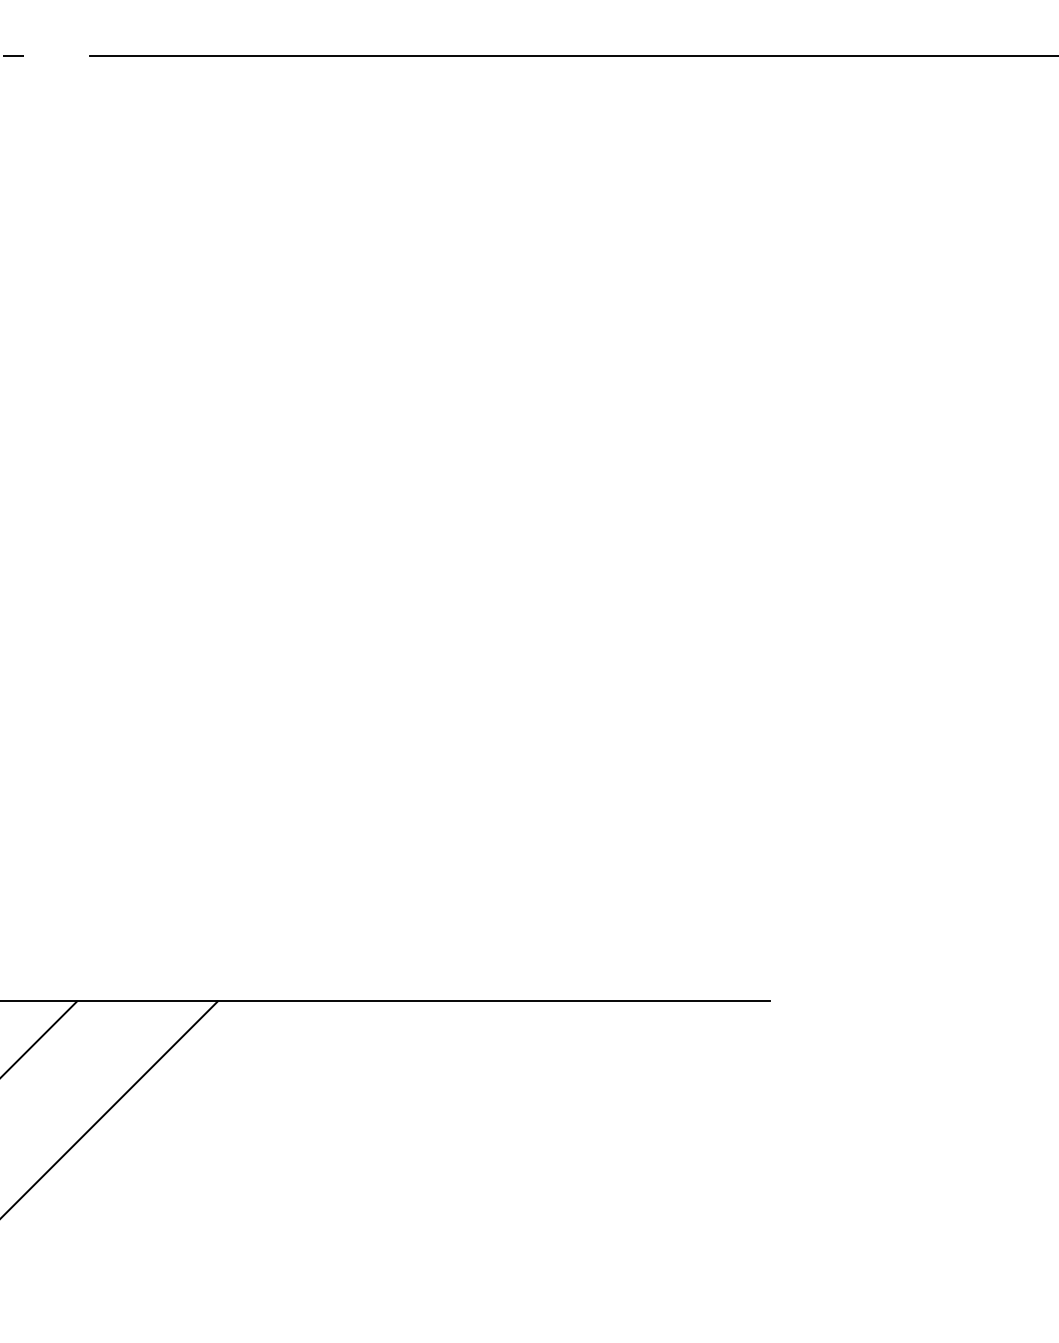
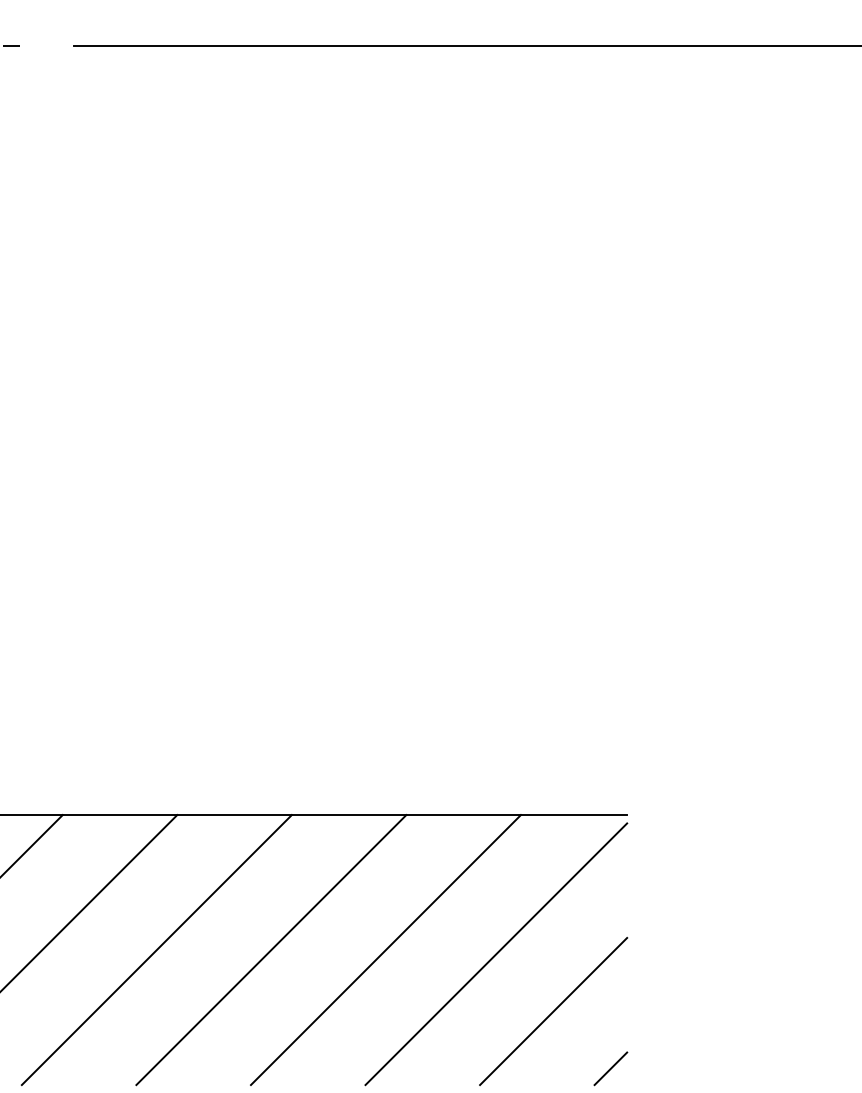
line: (192, 1167) -> (156, 950), added
line: (333, 1167) -> (271, 950), added
line: (474, 1167) -> (386, 950), added
line: (609, 1172) -> (496, 954), added
line: (679, 1242) -> (553, 1011), added
line: (750, 1313) -> (610, 1069), added

